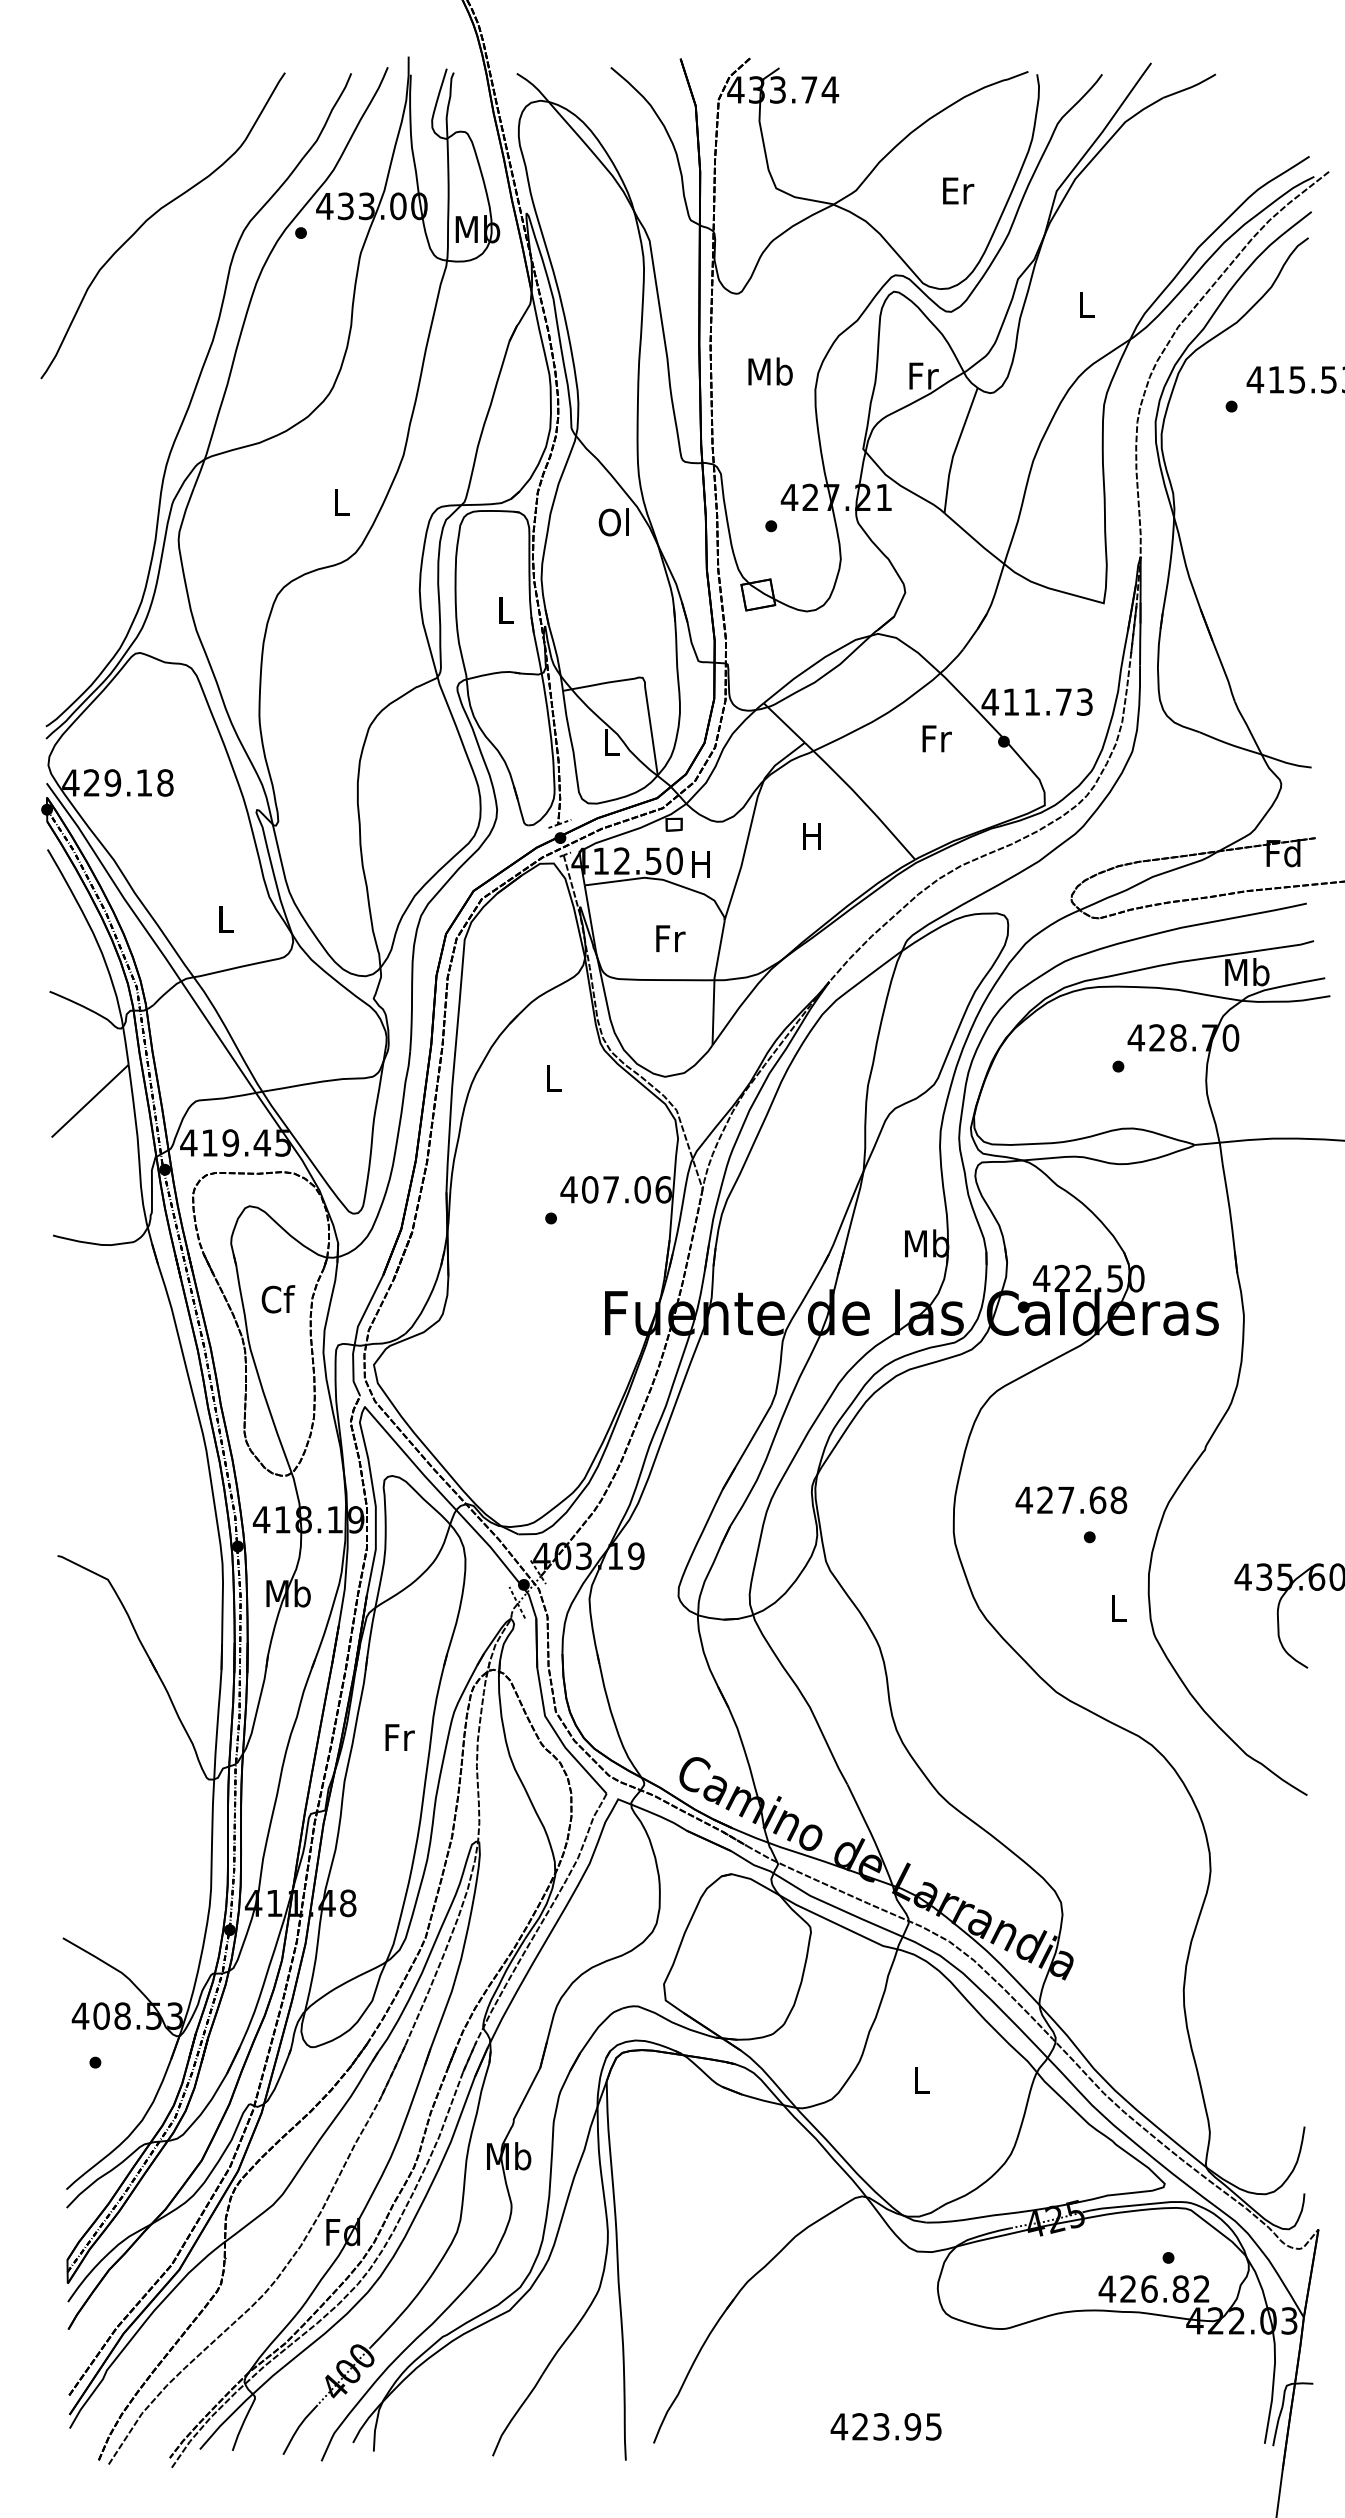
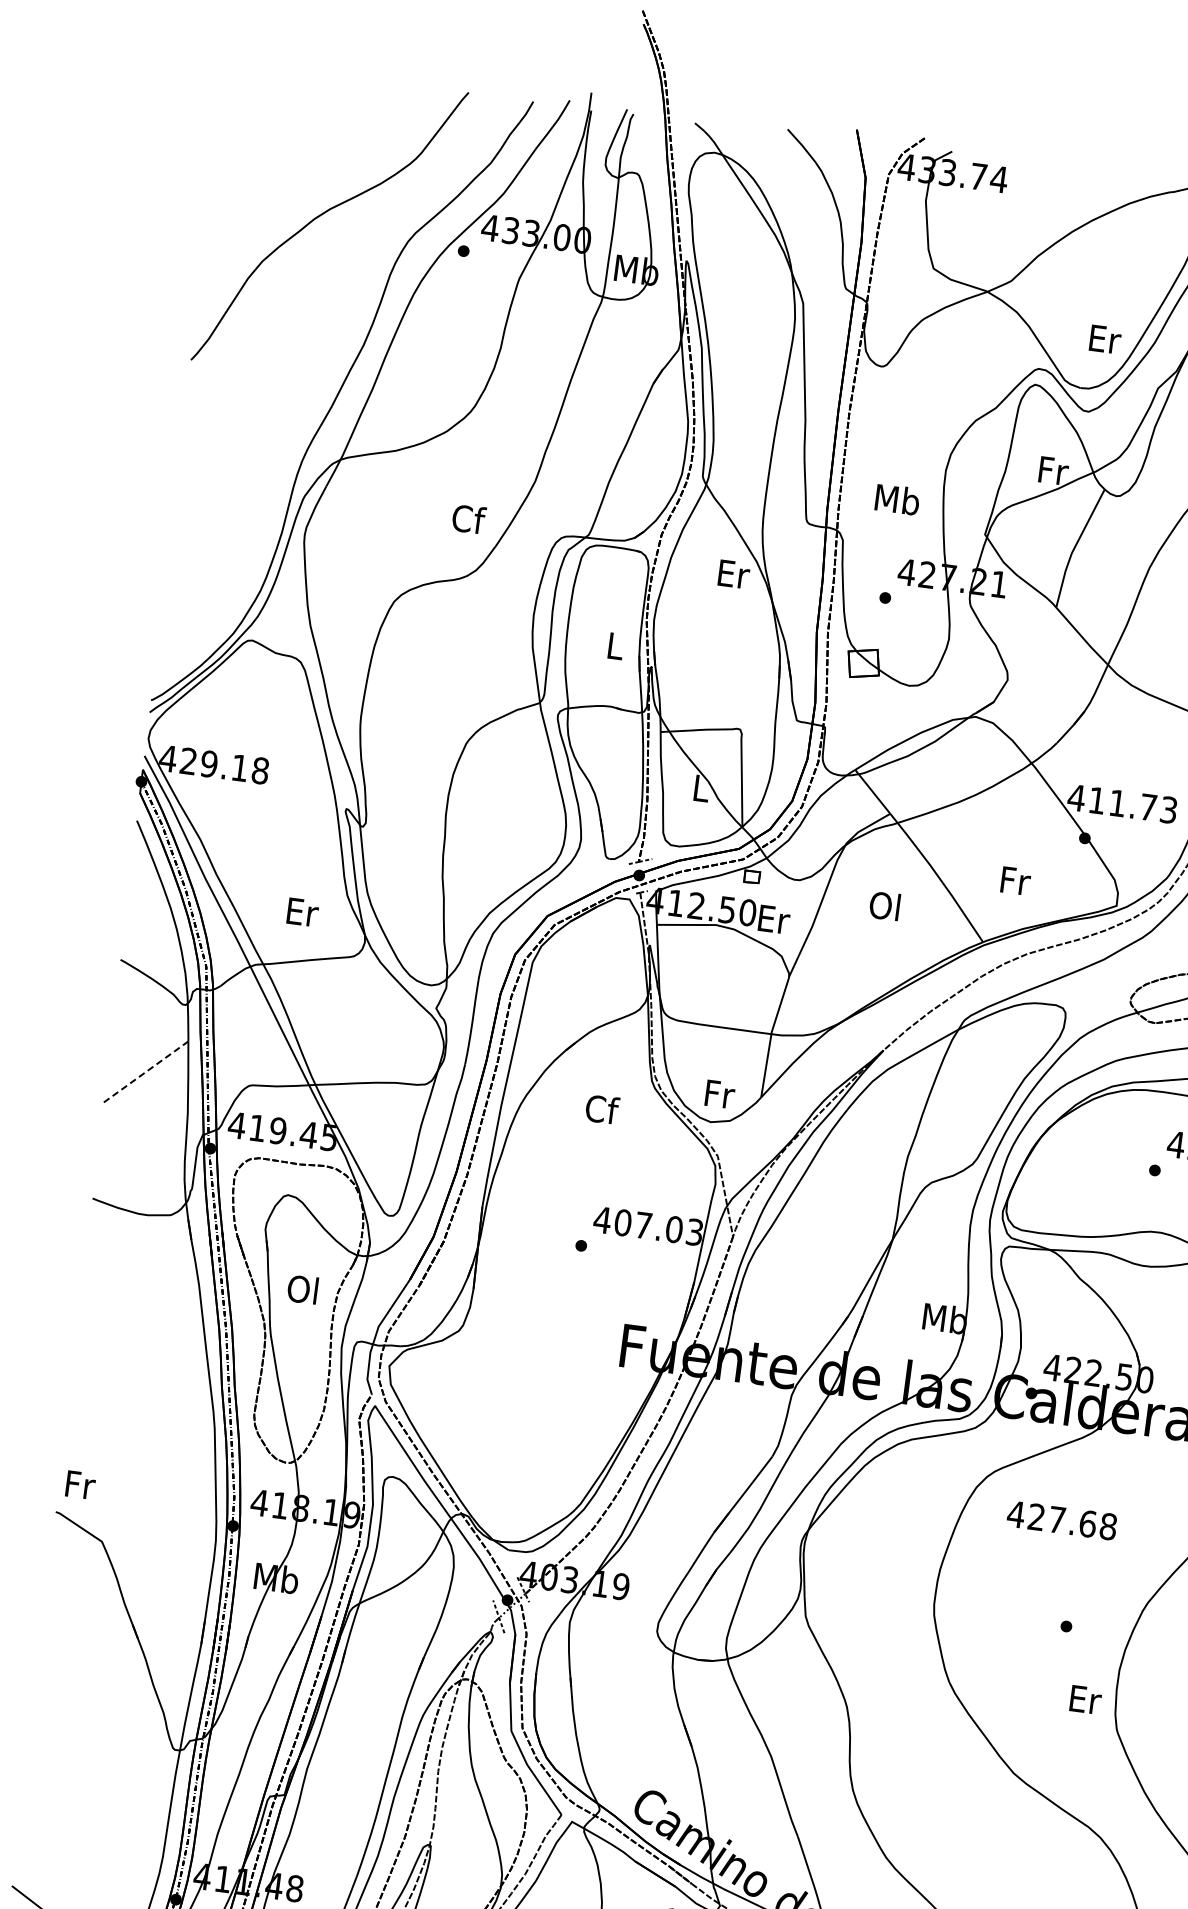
text: (958, 190) -> (1105, 339), moved
text: (770, 371) -> (897, 499), moved
text: (341, 502) -> (468, 519), L -> Cf
text: (614, 522) -> (732, 574), Ol -> Er
text: (936, 738) -> (1015, 880), moved
text: (811, 836) -> (884, 906), H -> Ol
text: (701, 864) -> (773, 919), H -> Er
text: (226, 919) -> (302, 912), L -> Er
text: (670, 938) -> (719, 1094), moved
text: (554, 1078) -> (602, 1109), L -> Cf
line: (90, 1101) -> (146, 1072), solid -> dashed
text: (663, 1189) -> (694, 1231), 407.06 -> 407.03
text: (278, 1299) -> (304, 1289), Cf -> Ol
text: (1071, 1500) -> (1062, 1520), moved
text: (1118, 1608) -> (1085, 1699), L -> Er
text: (399, 1737) -> (80, 1484), moved

